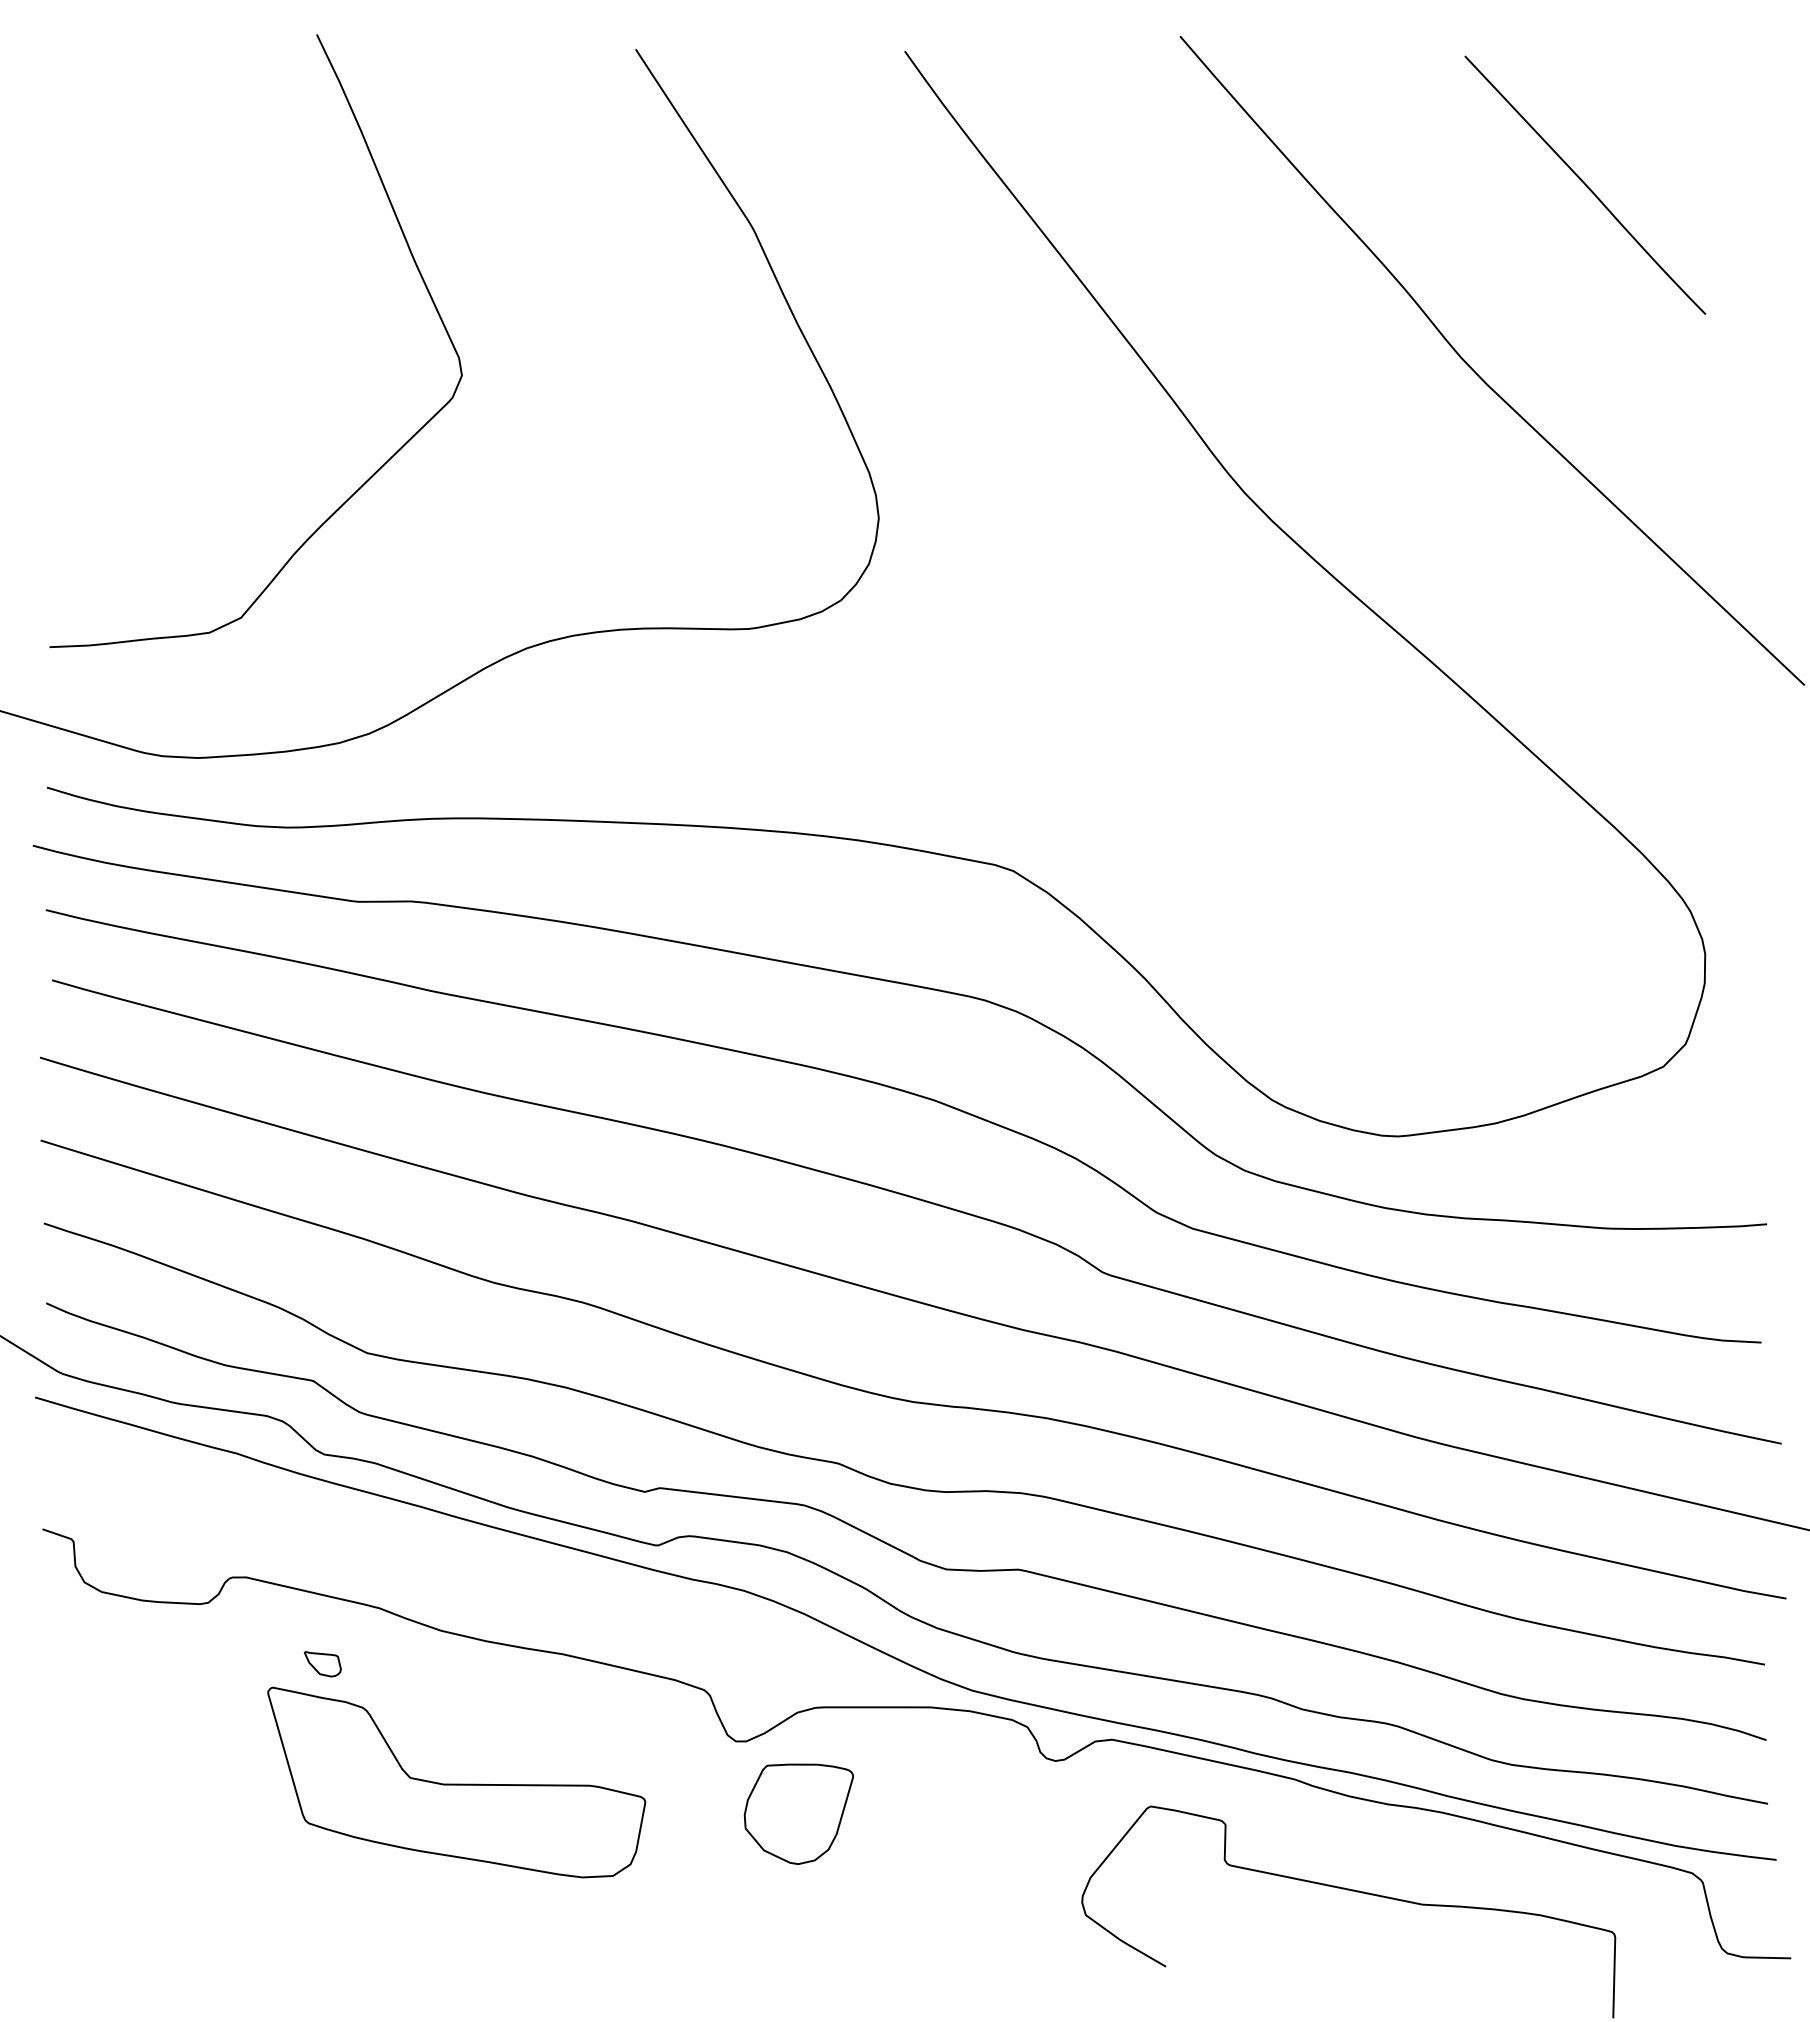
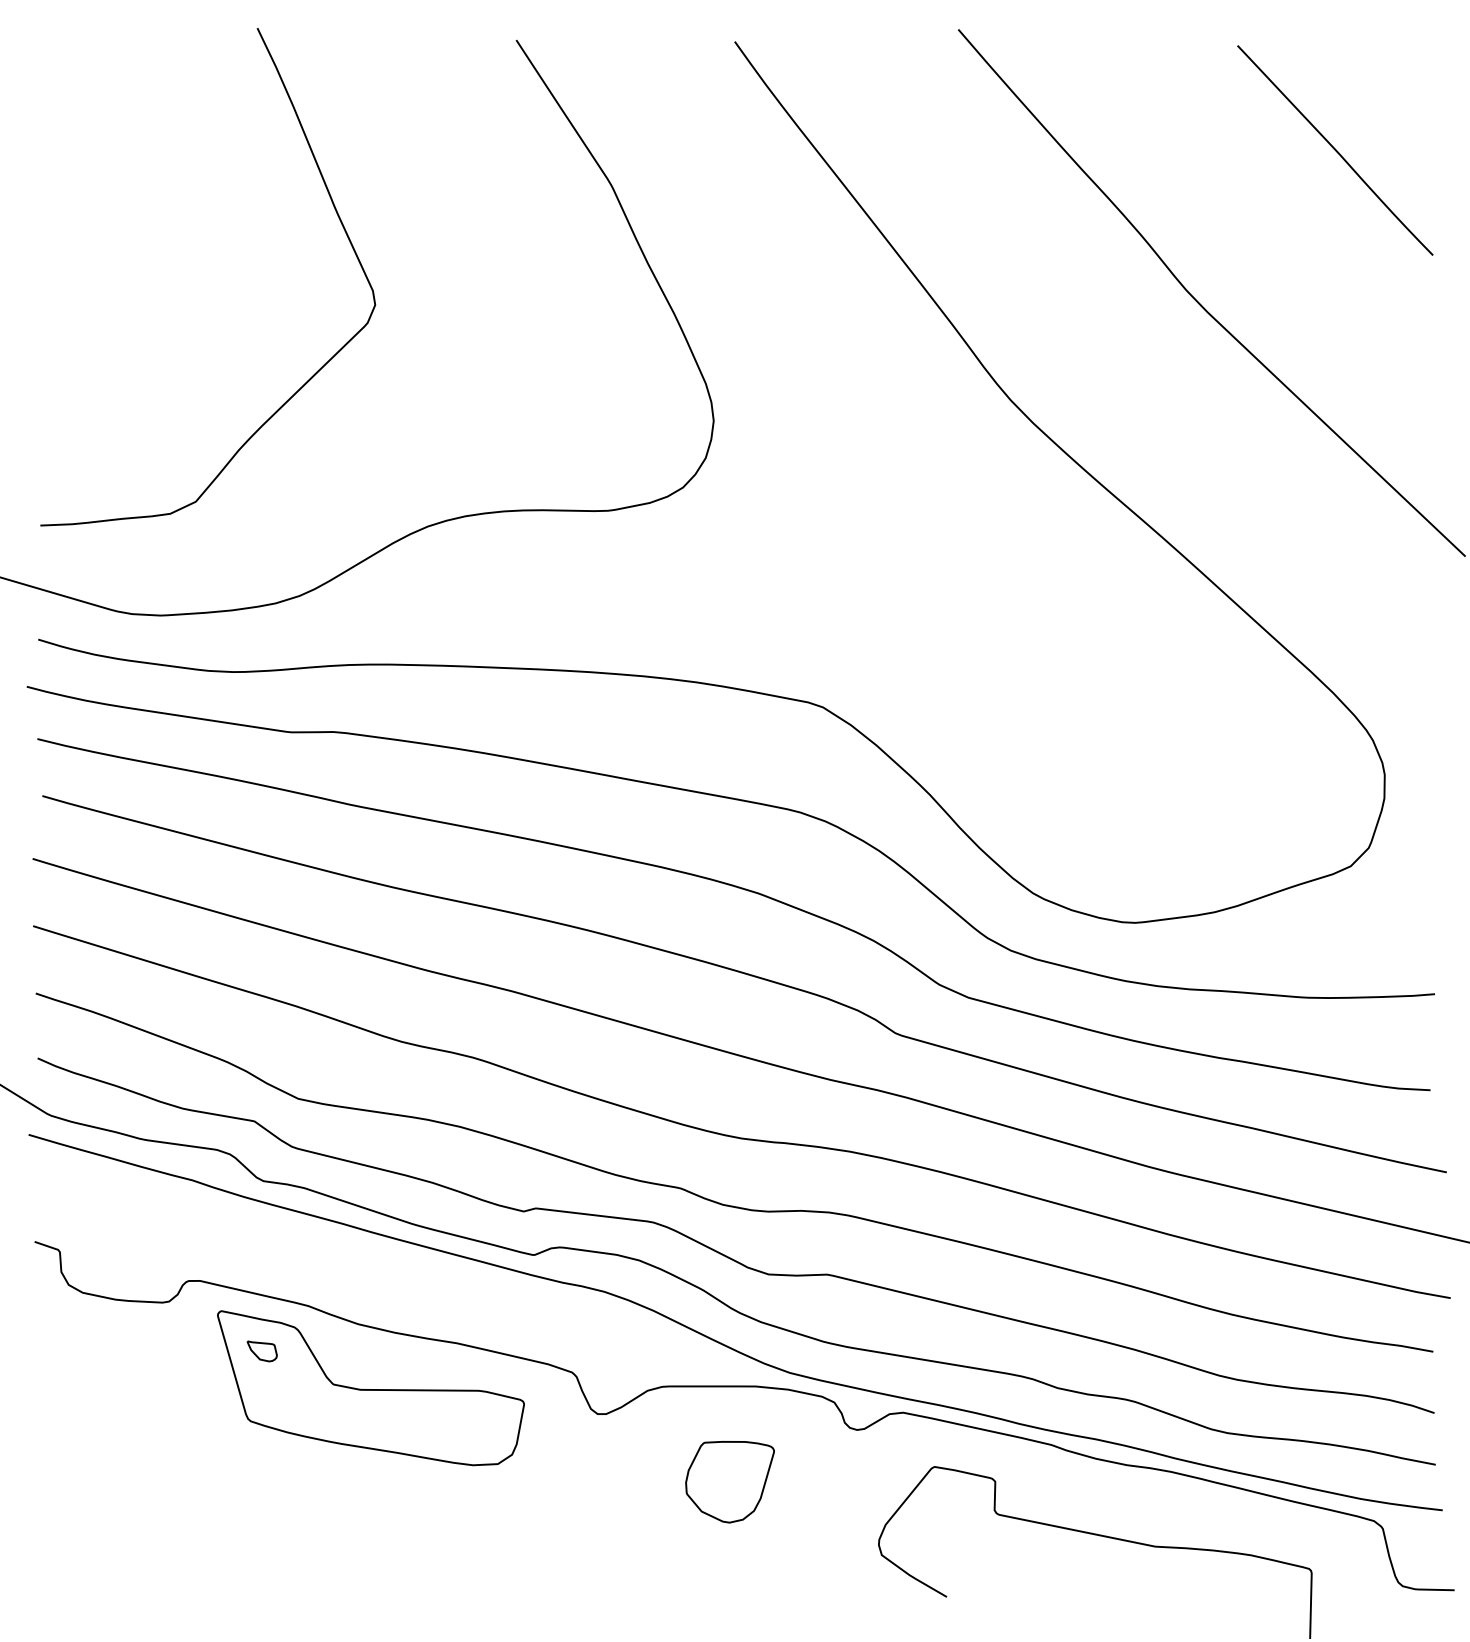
curve: (1585, 184) -> (1335, 149), moved
part: (456, 1782) -> (370, 1388), moved
part: (798, 1813) -> (729, 1481), moved

